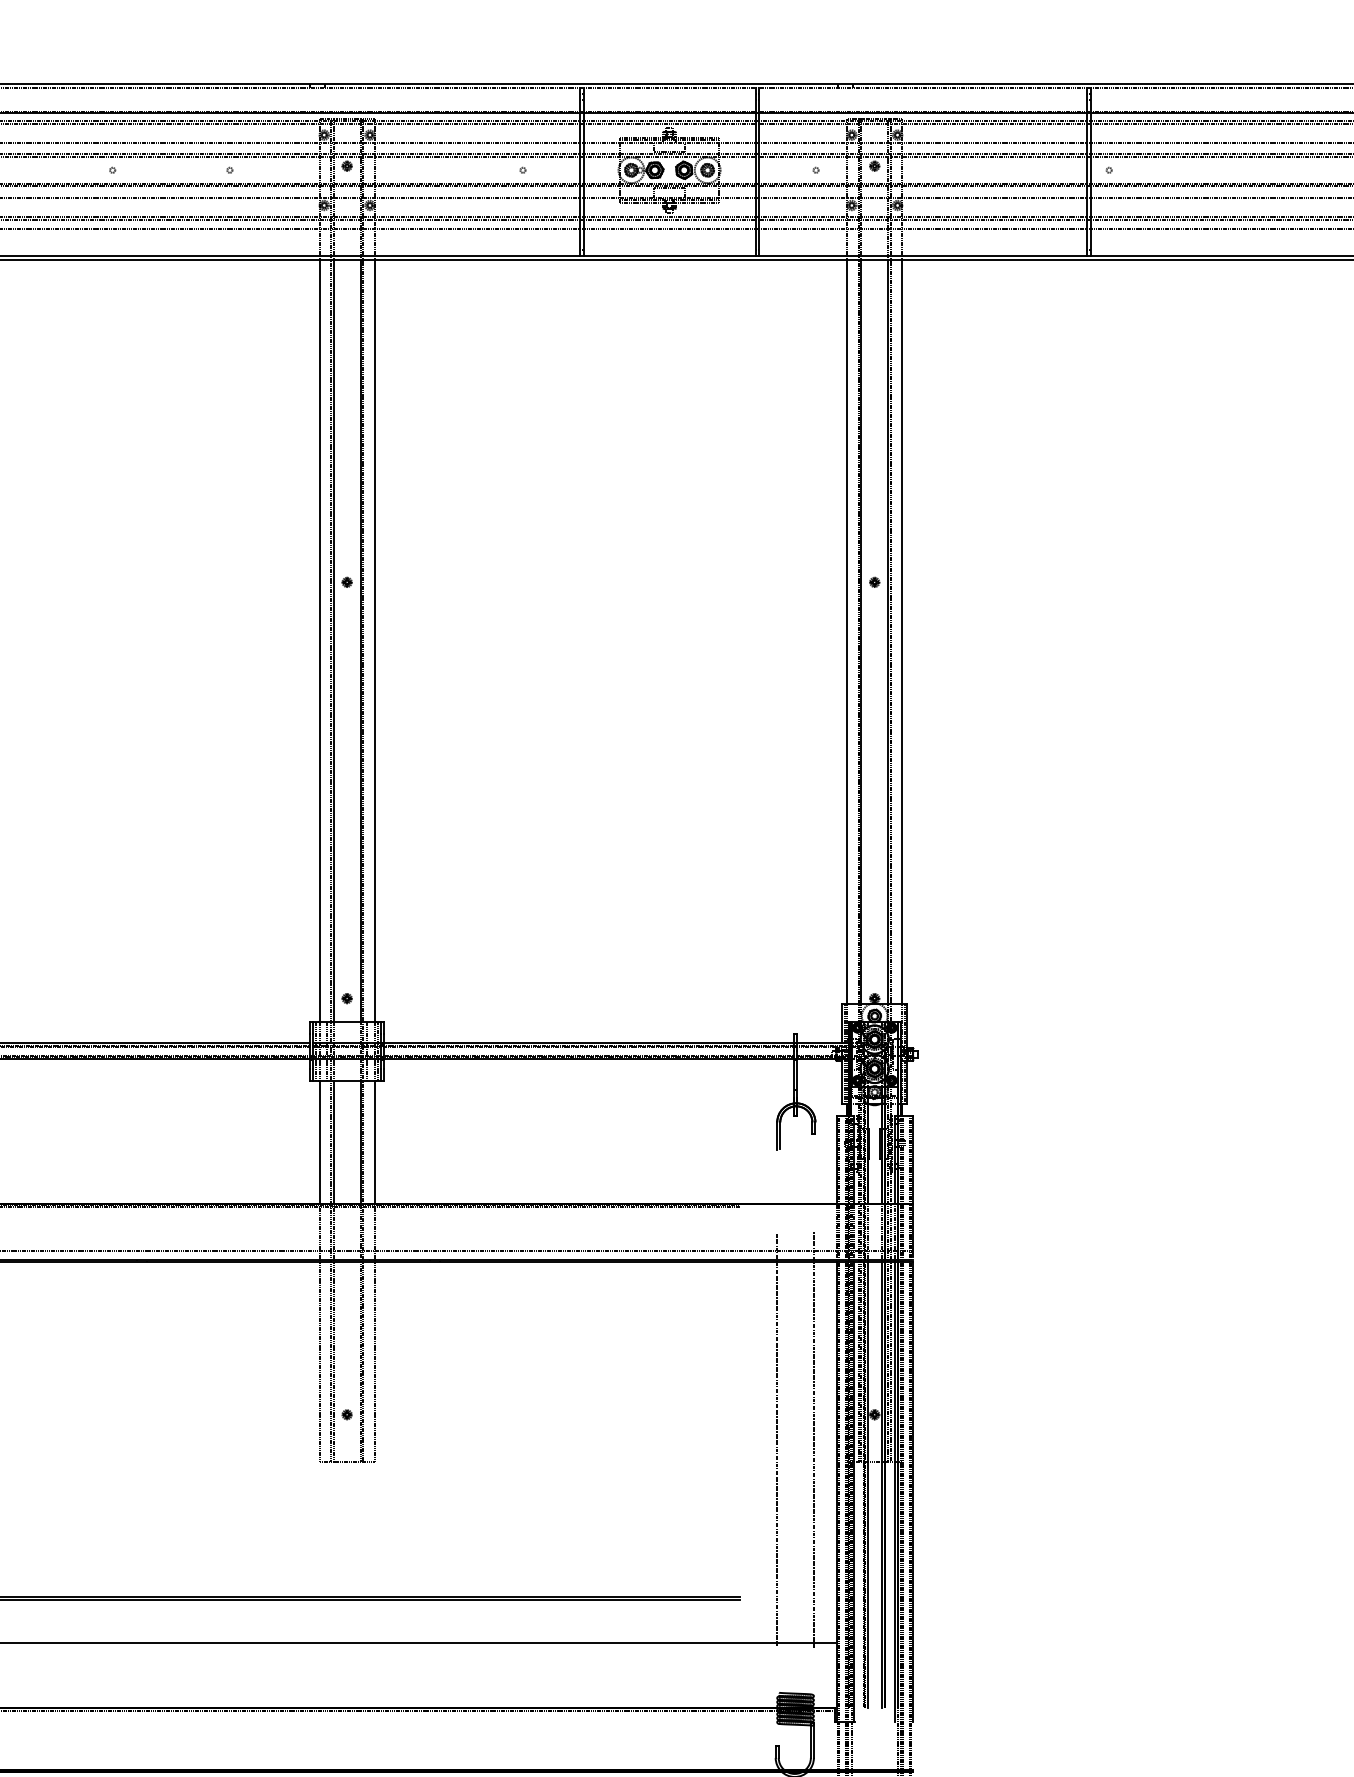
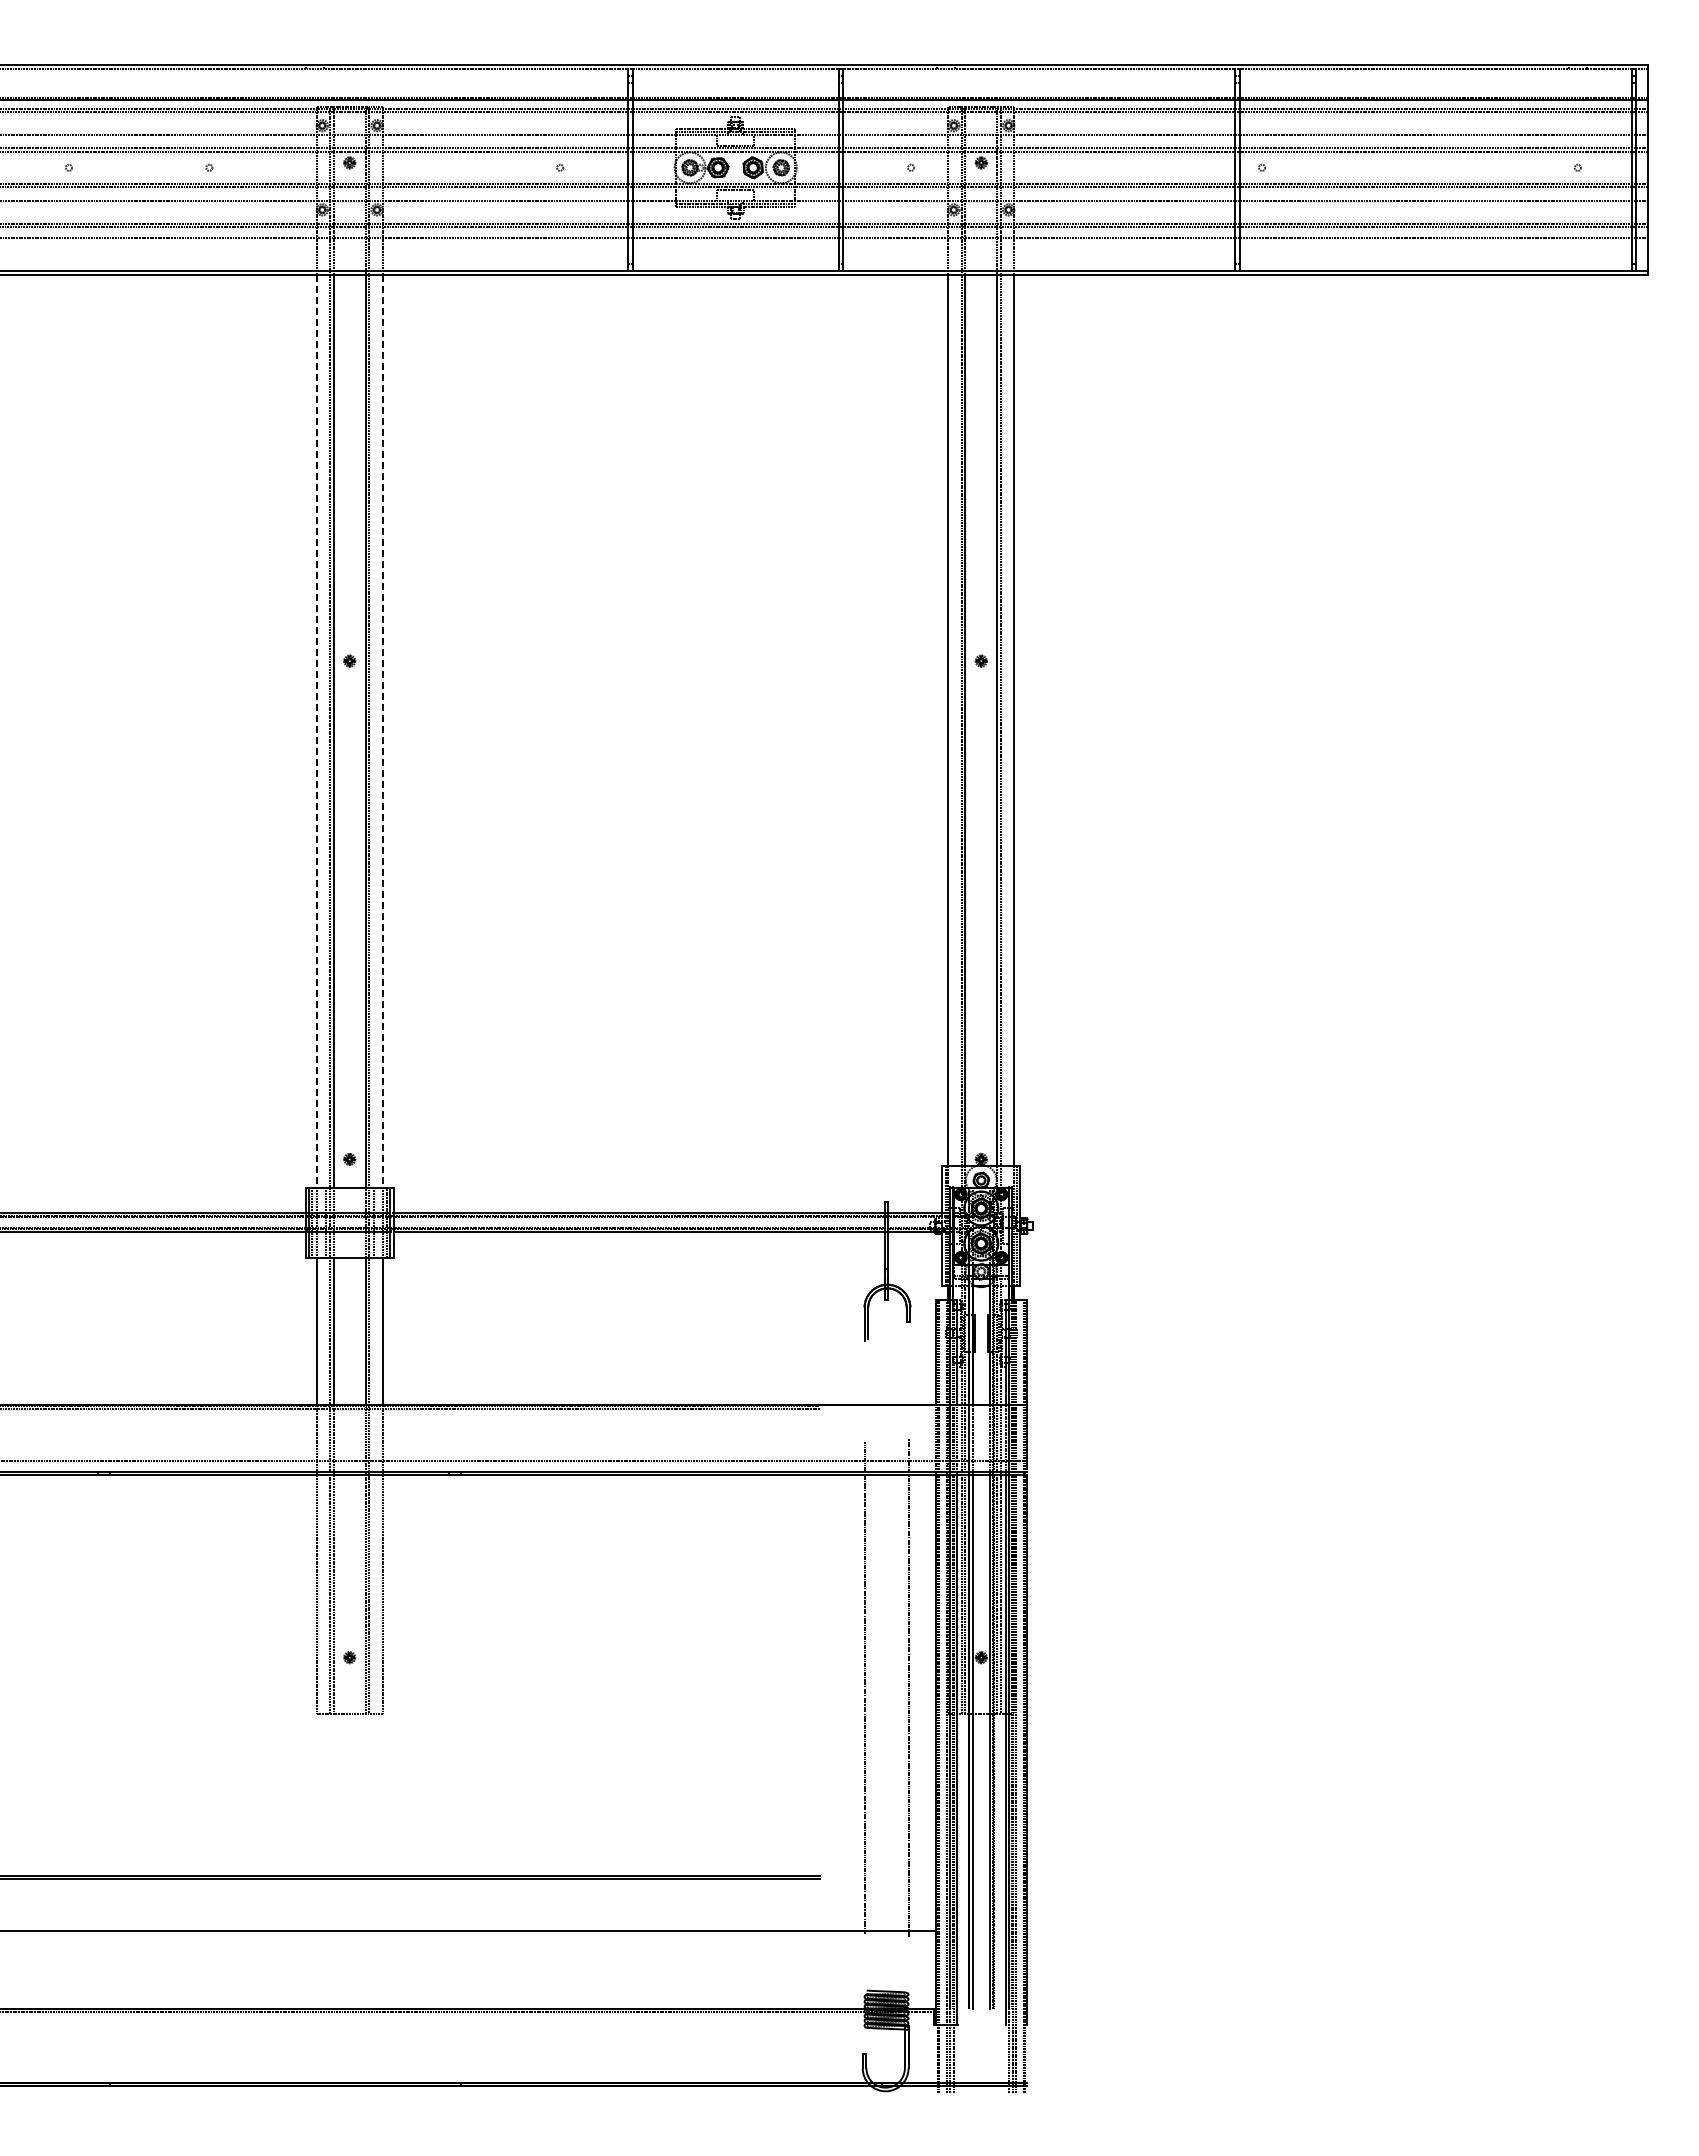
line: (319, 641) -> (316, 731), solid -> dashed
line: (374, 641) -> (382, 731), solid -> dashed

